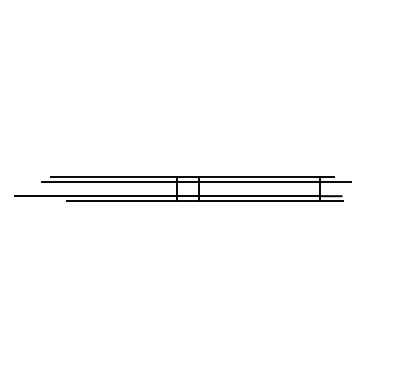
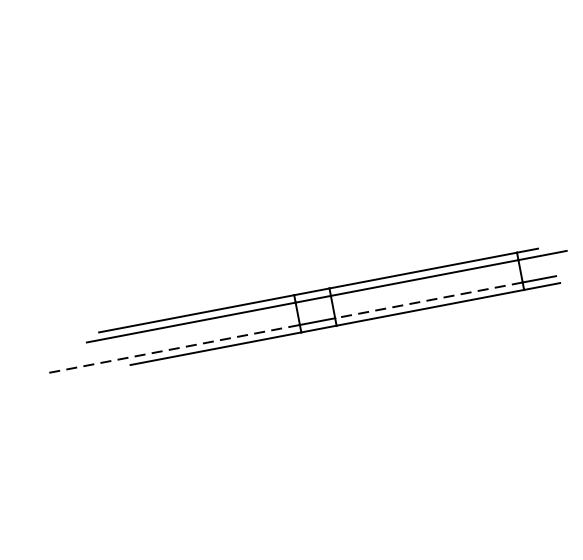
line: (95, 196) -> (174, 349), solid -> dashed
line: (259, 196) -> (428, 300), solid -> dashed

